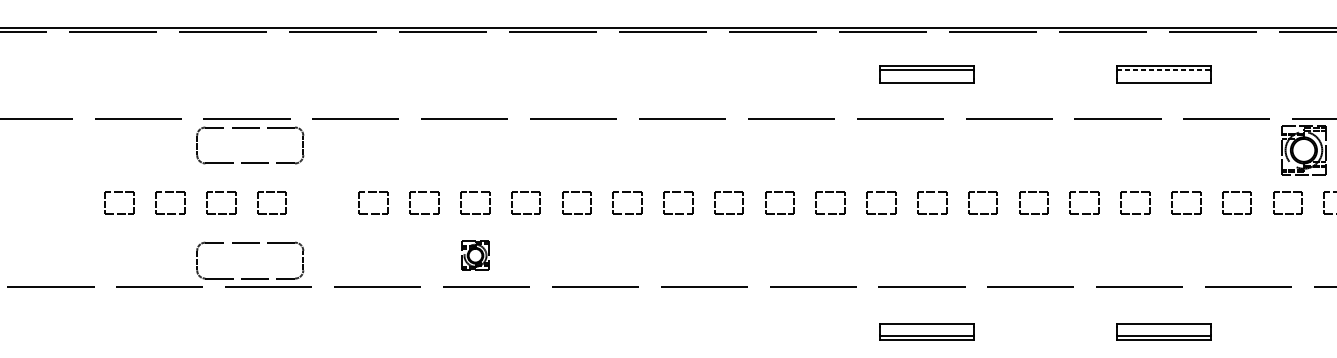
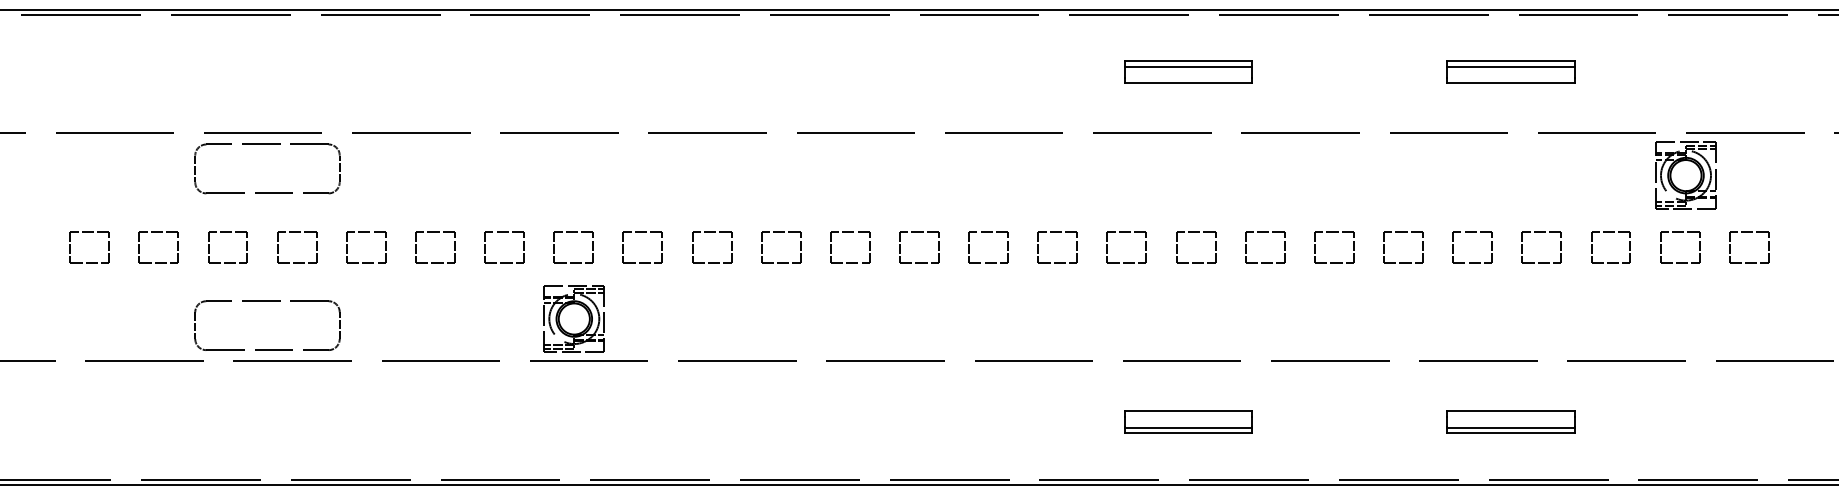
line: (1163, 70) -> (1510, 66), dashed -> solid
part: (1303, 150) -> (1685, 175), moved
part: (322, 192) -> (366, 232), added
part: (475, 255) -> (573, 318), size x1.67

